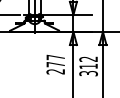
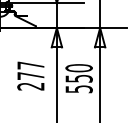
text: (88, 65) -> (78, 77), 312 -> 550

